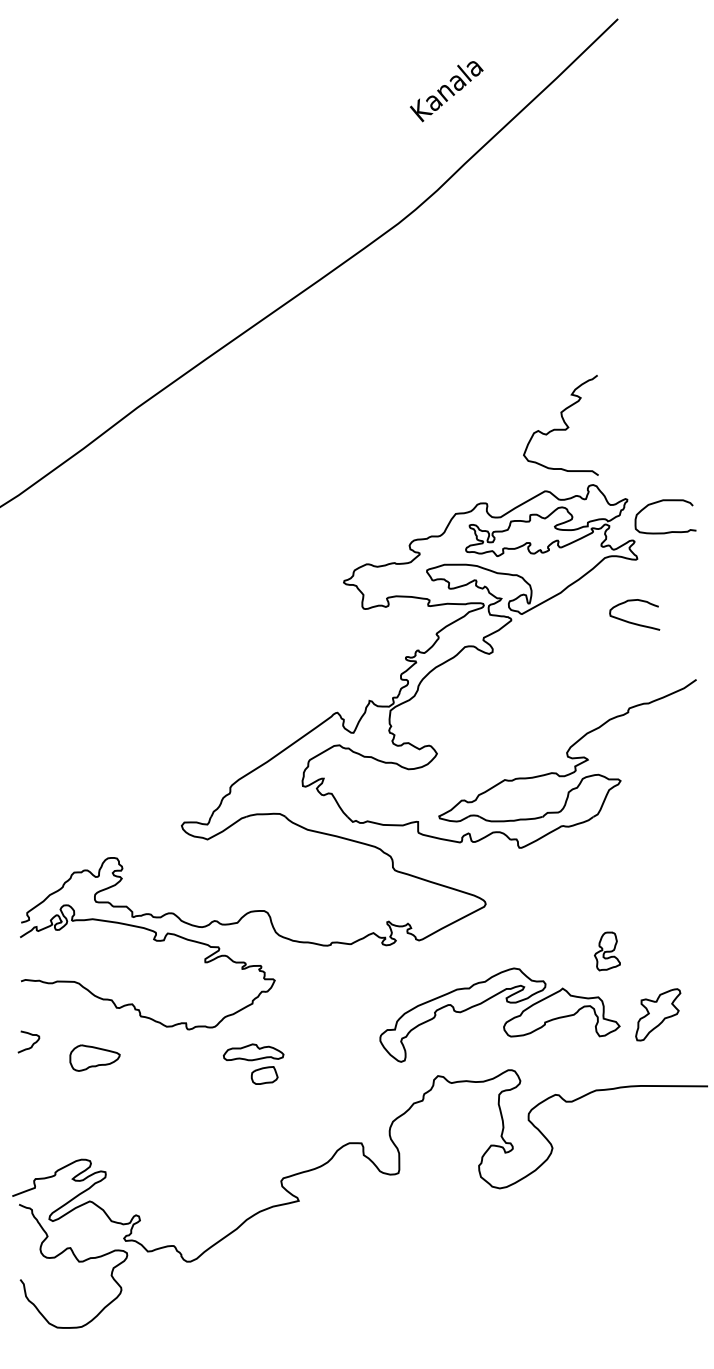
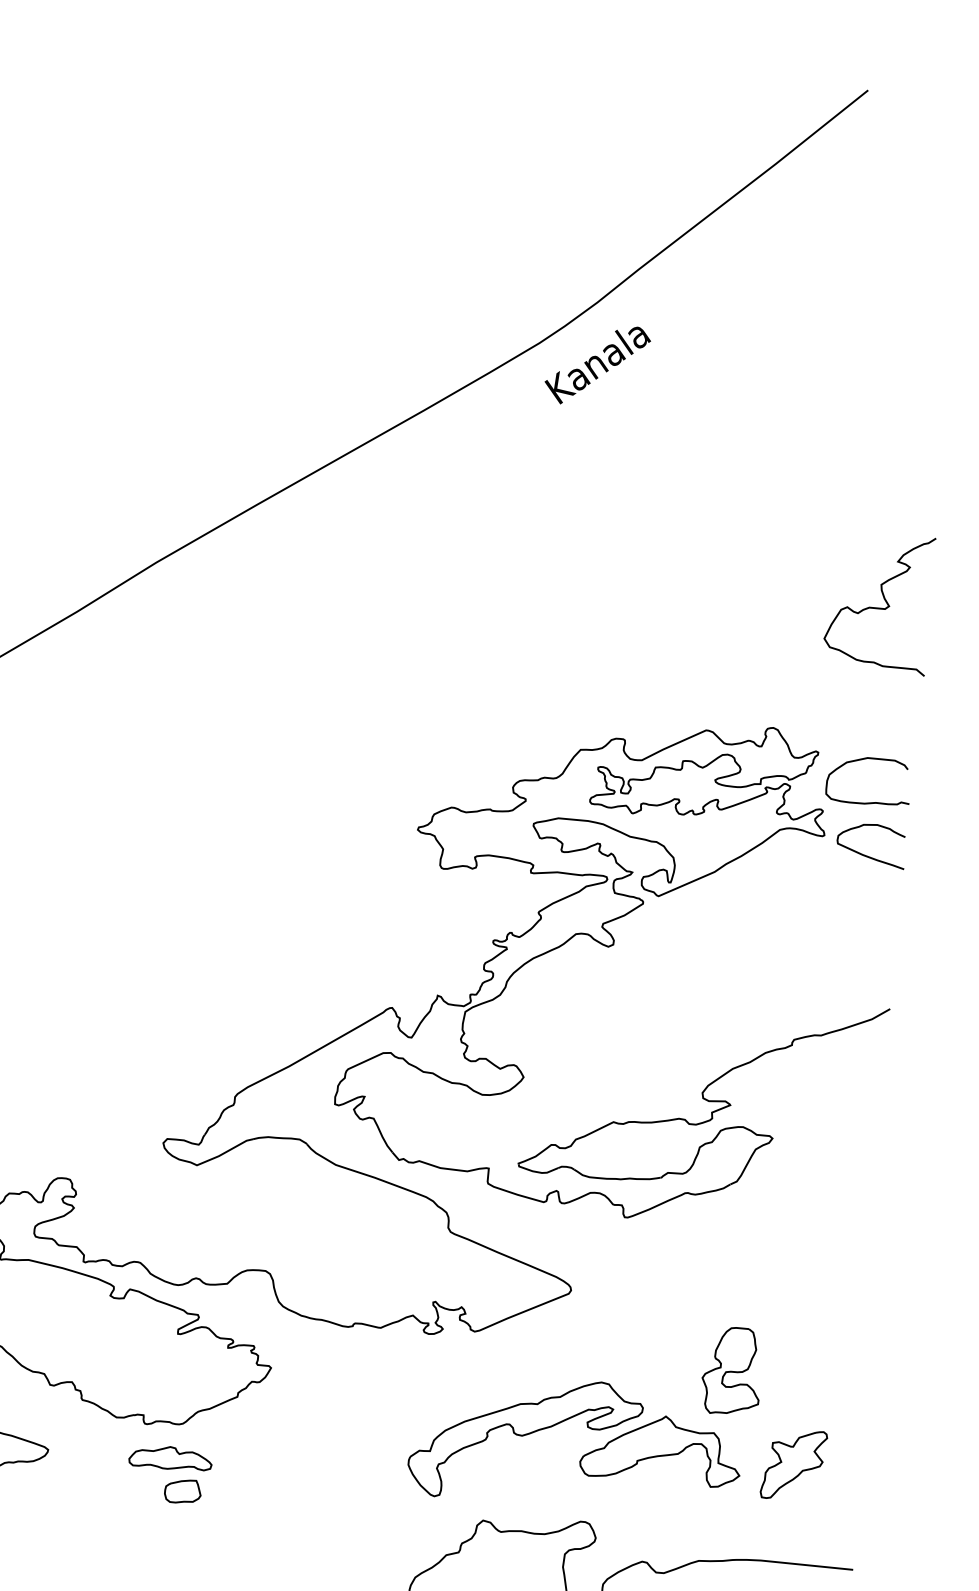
text: (446, 91) -> (597, 365), moved
curve: (560, 428) -> (878, 606), moved
curve: (634, 622) -> (869, 855), moved
part: (607, 951) -> (732, 1371), size x1.67
part: (253, 1063) -> (169, 1473), moved

